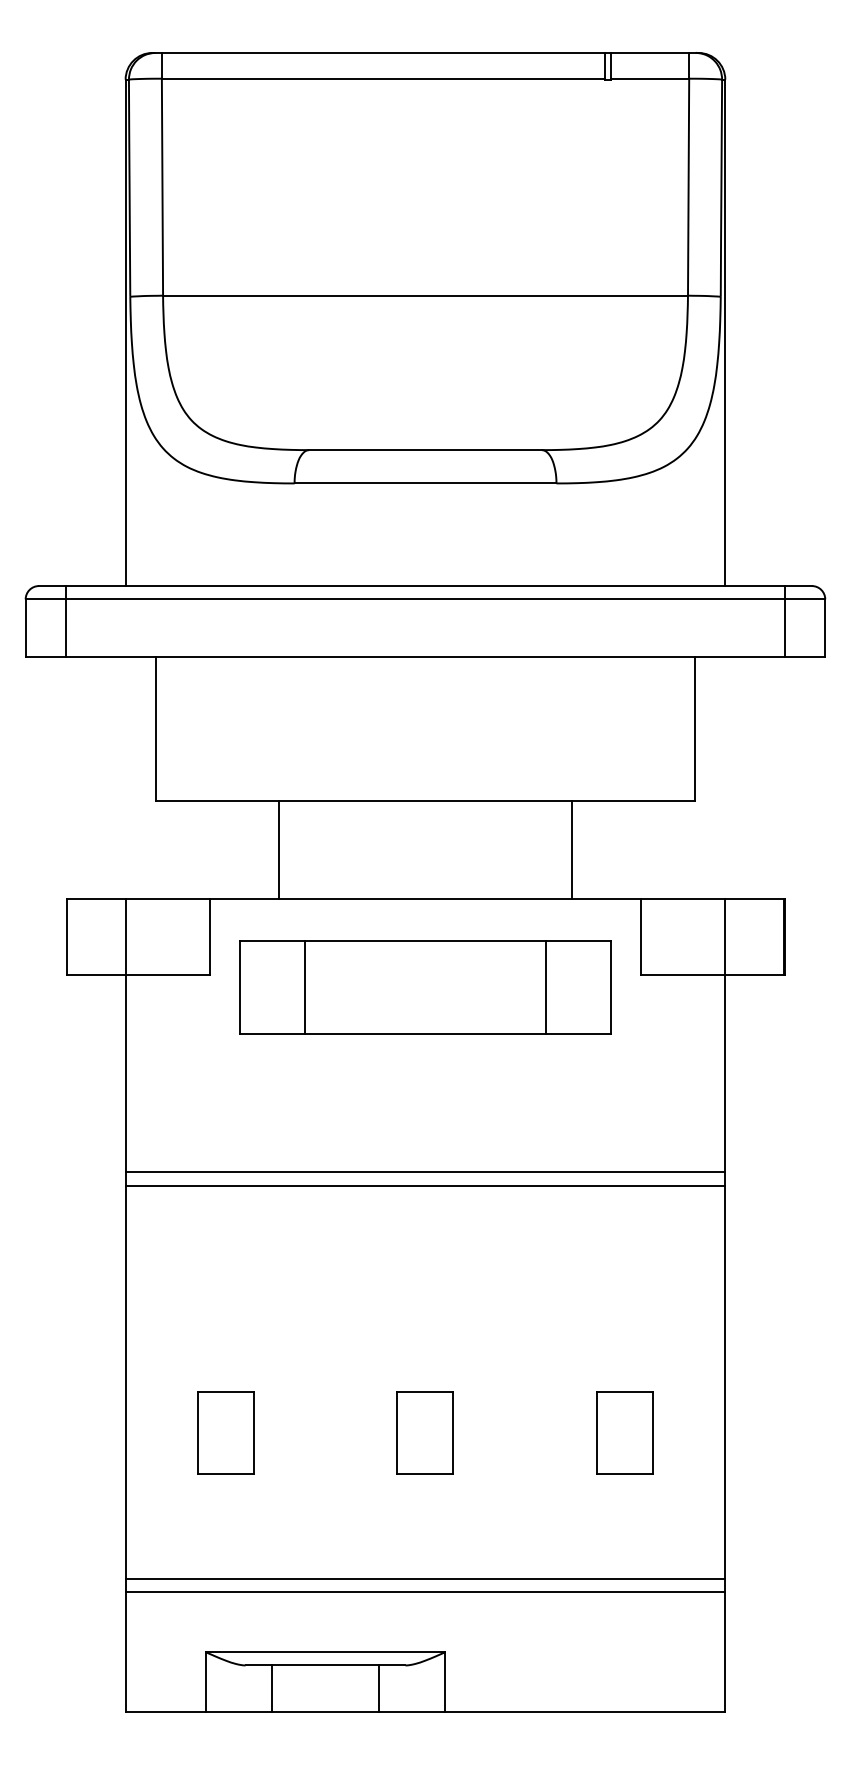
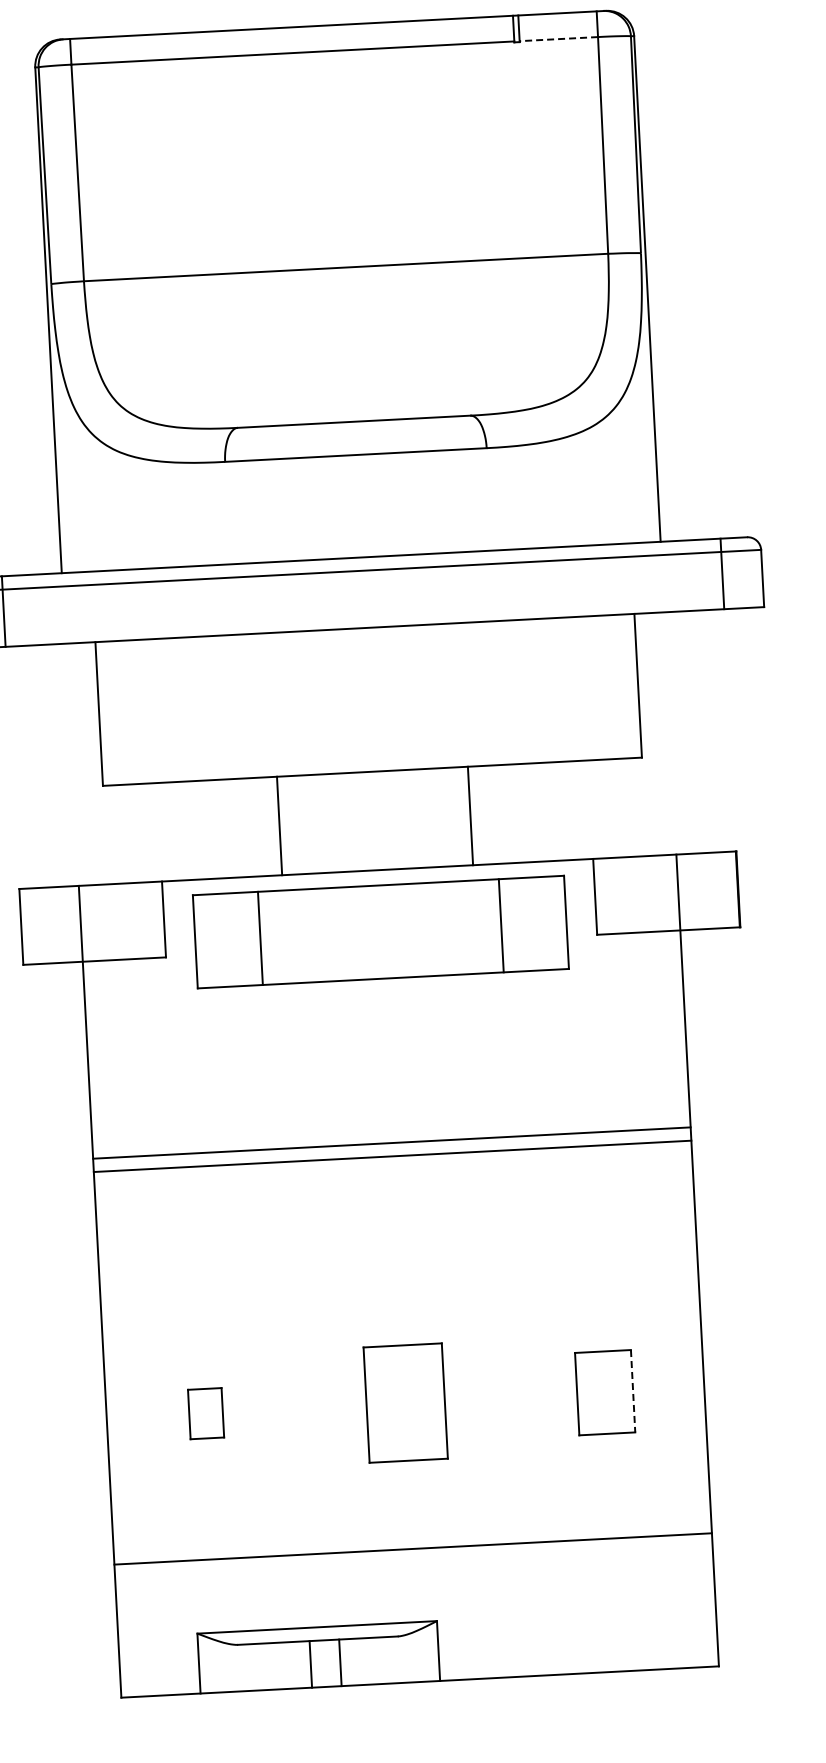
line: (649, 78) -> (558, 38), solid -> dashed
line: (278, 849) -> (279, 825), moved
line: (572, 849) -> (470, 815), moved
part: (425, 987) -> (380, 932), moved
part: (225, 1432) -> (205, 1413), size x0.6
part: (424, 1432) -> (404, 1402), size x1.4
line: (653, 1433) -> (633, 1391), solid -> dashed
line: (425, 1592) -> (413, 1562), removed
line: (272, 1688) -> (311, 1664), moved
line: (378, 1688) -> (340, 1662), moved

